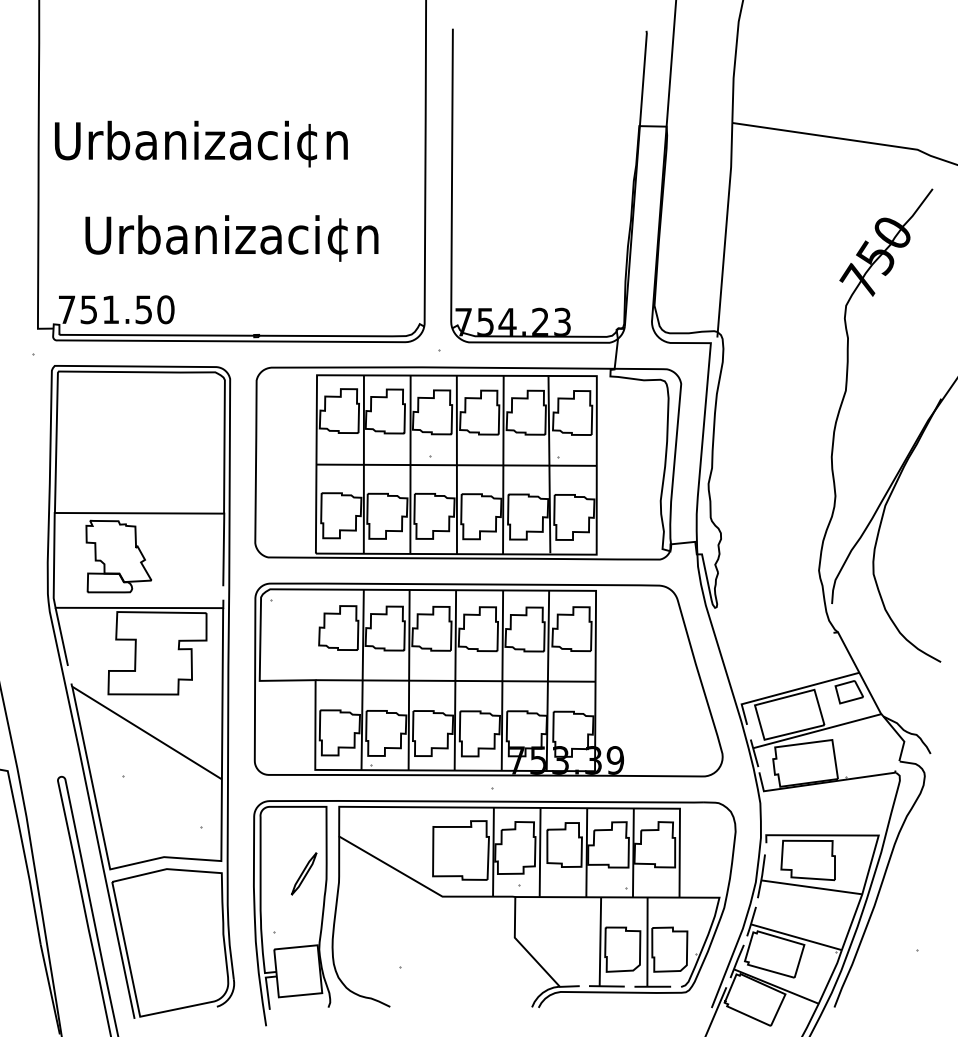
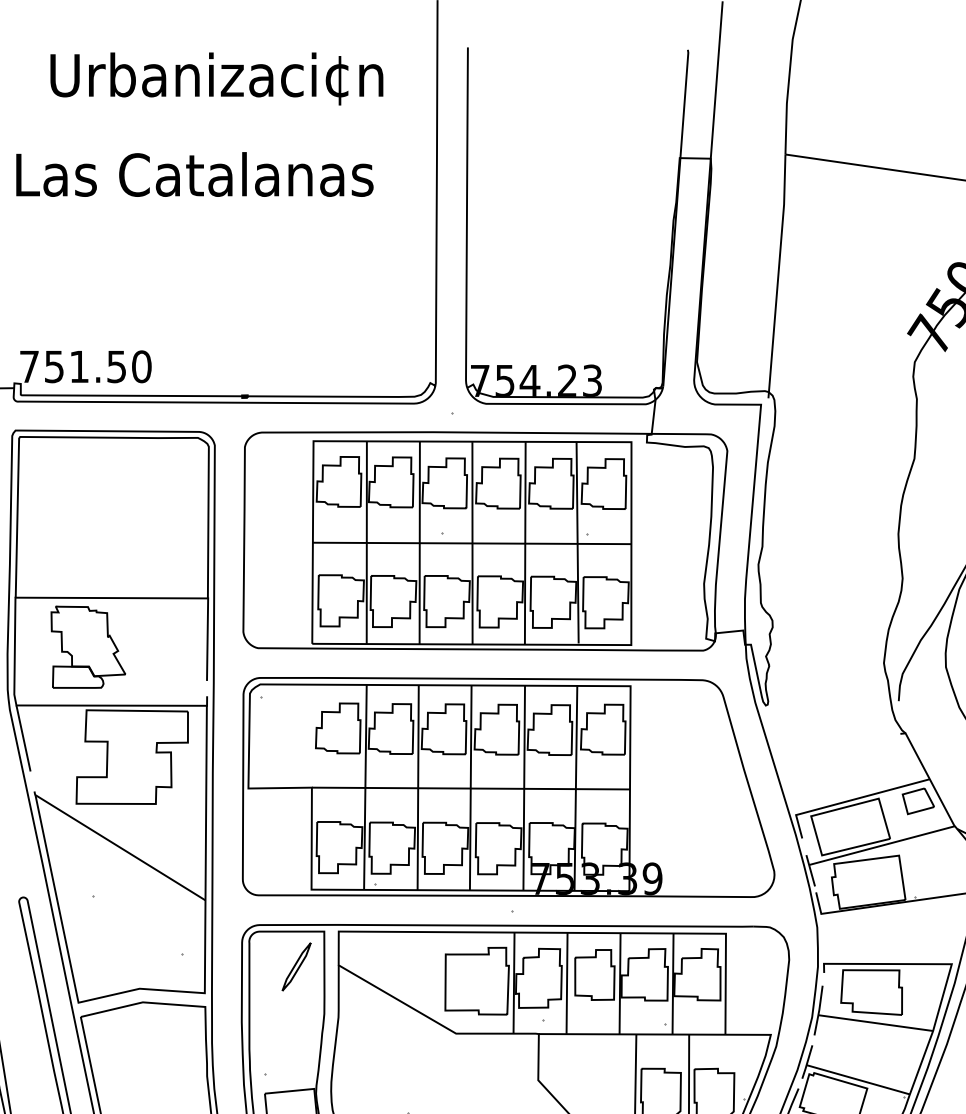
text: (212, 143) -> (194, 177), Urbanizaci¢n -> Las Catalanas
text: (231, 238) -> (216, 78), moved
part: (304, 873) -> (297, 966), moved

